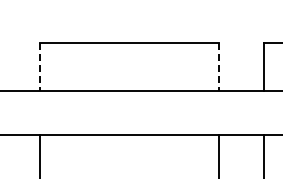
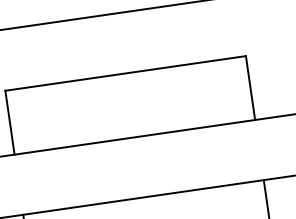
line: (39, 66) -> (9, 122), dashed -> solid
line: (218, 66) -> (250, 87), dashed -> solid

